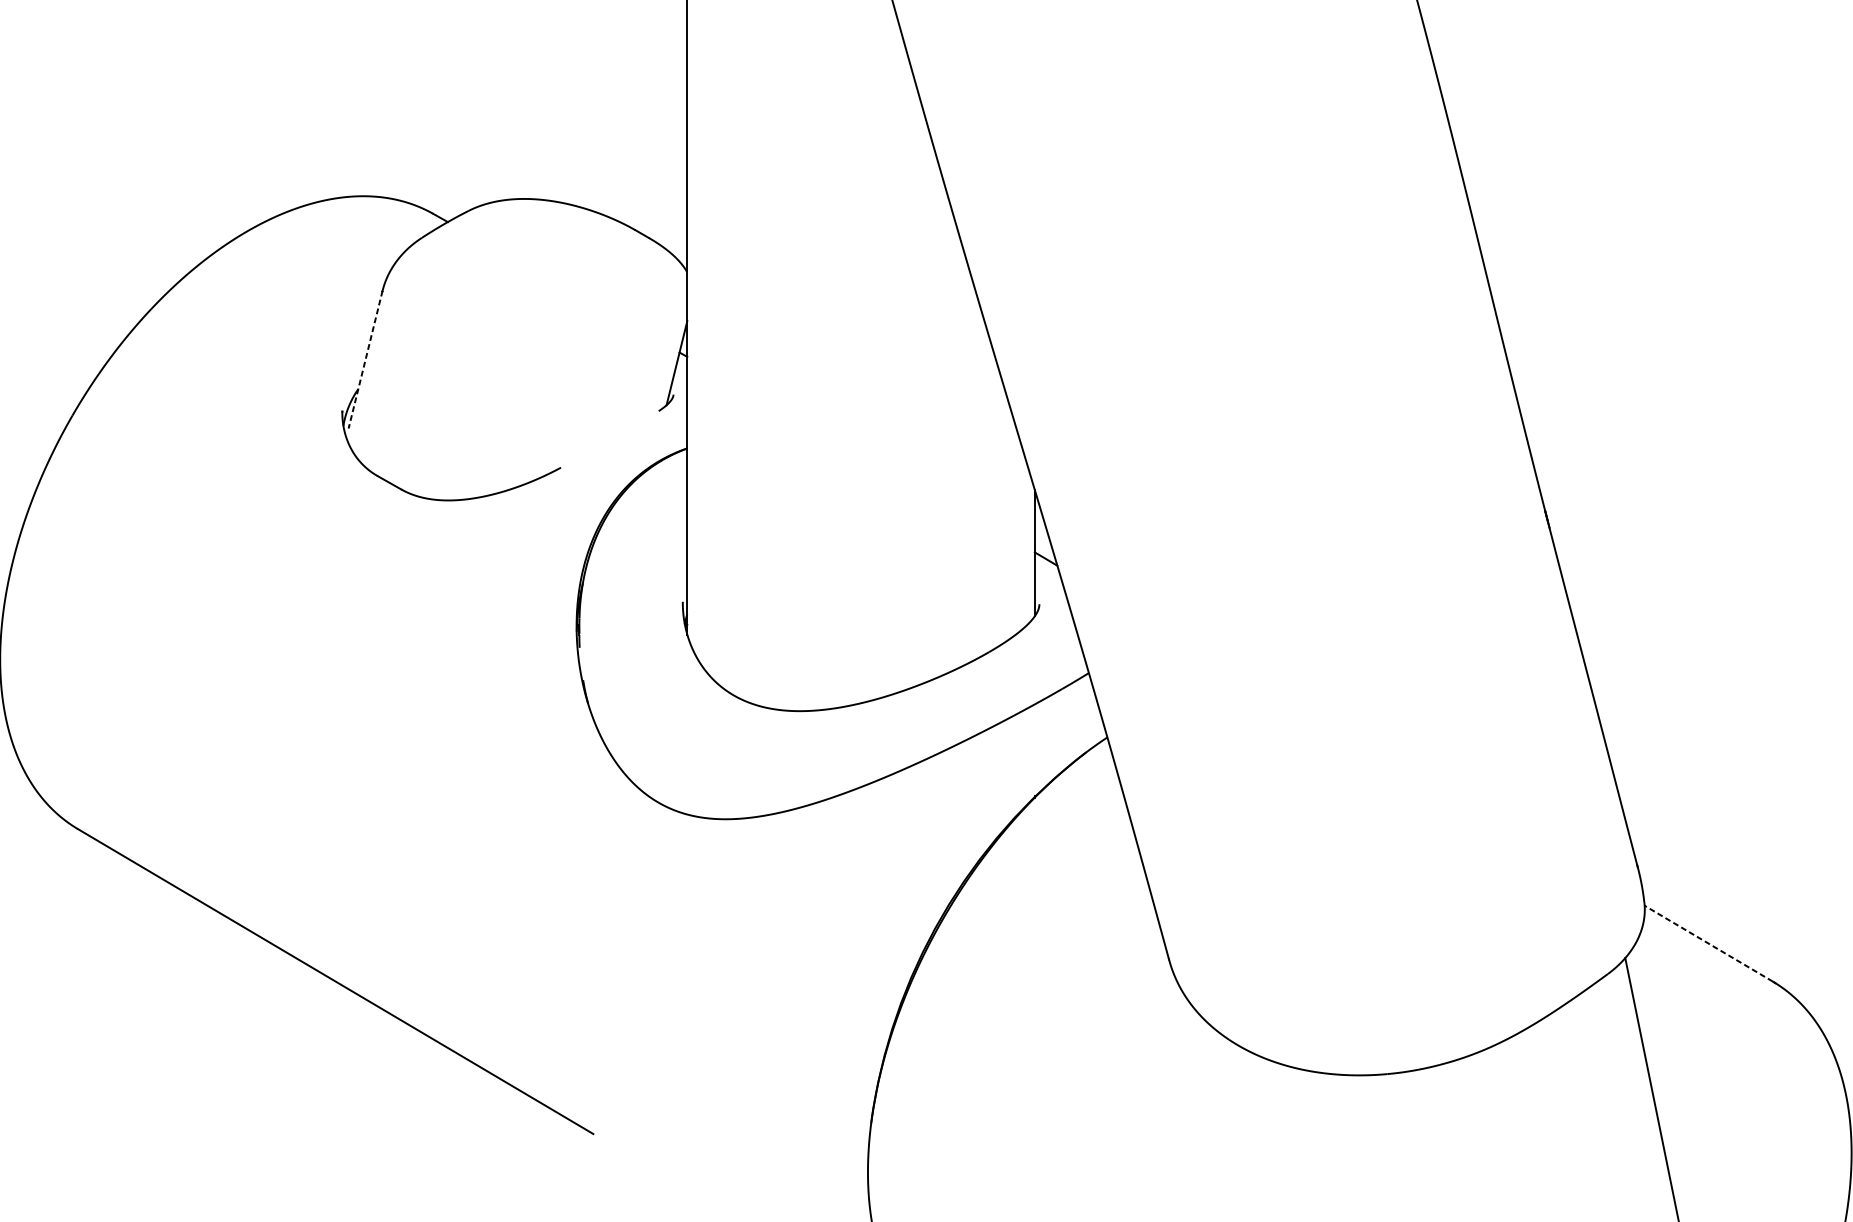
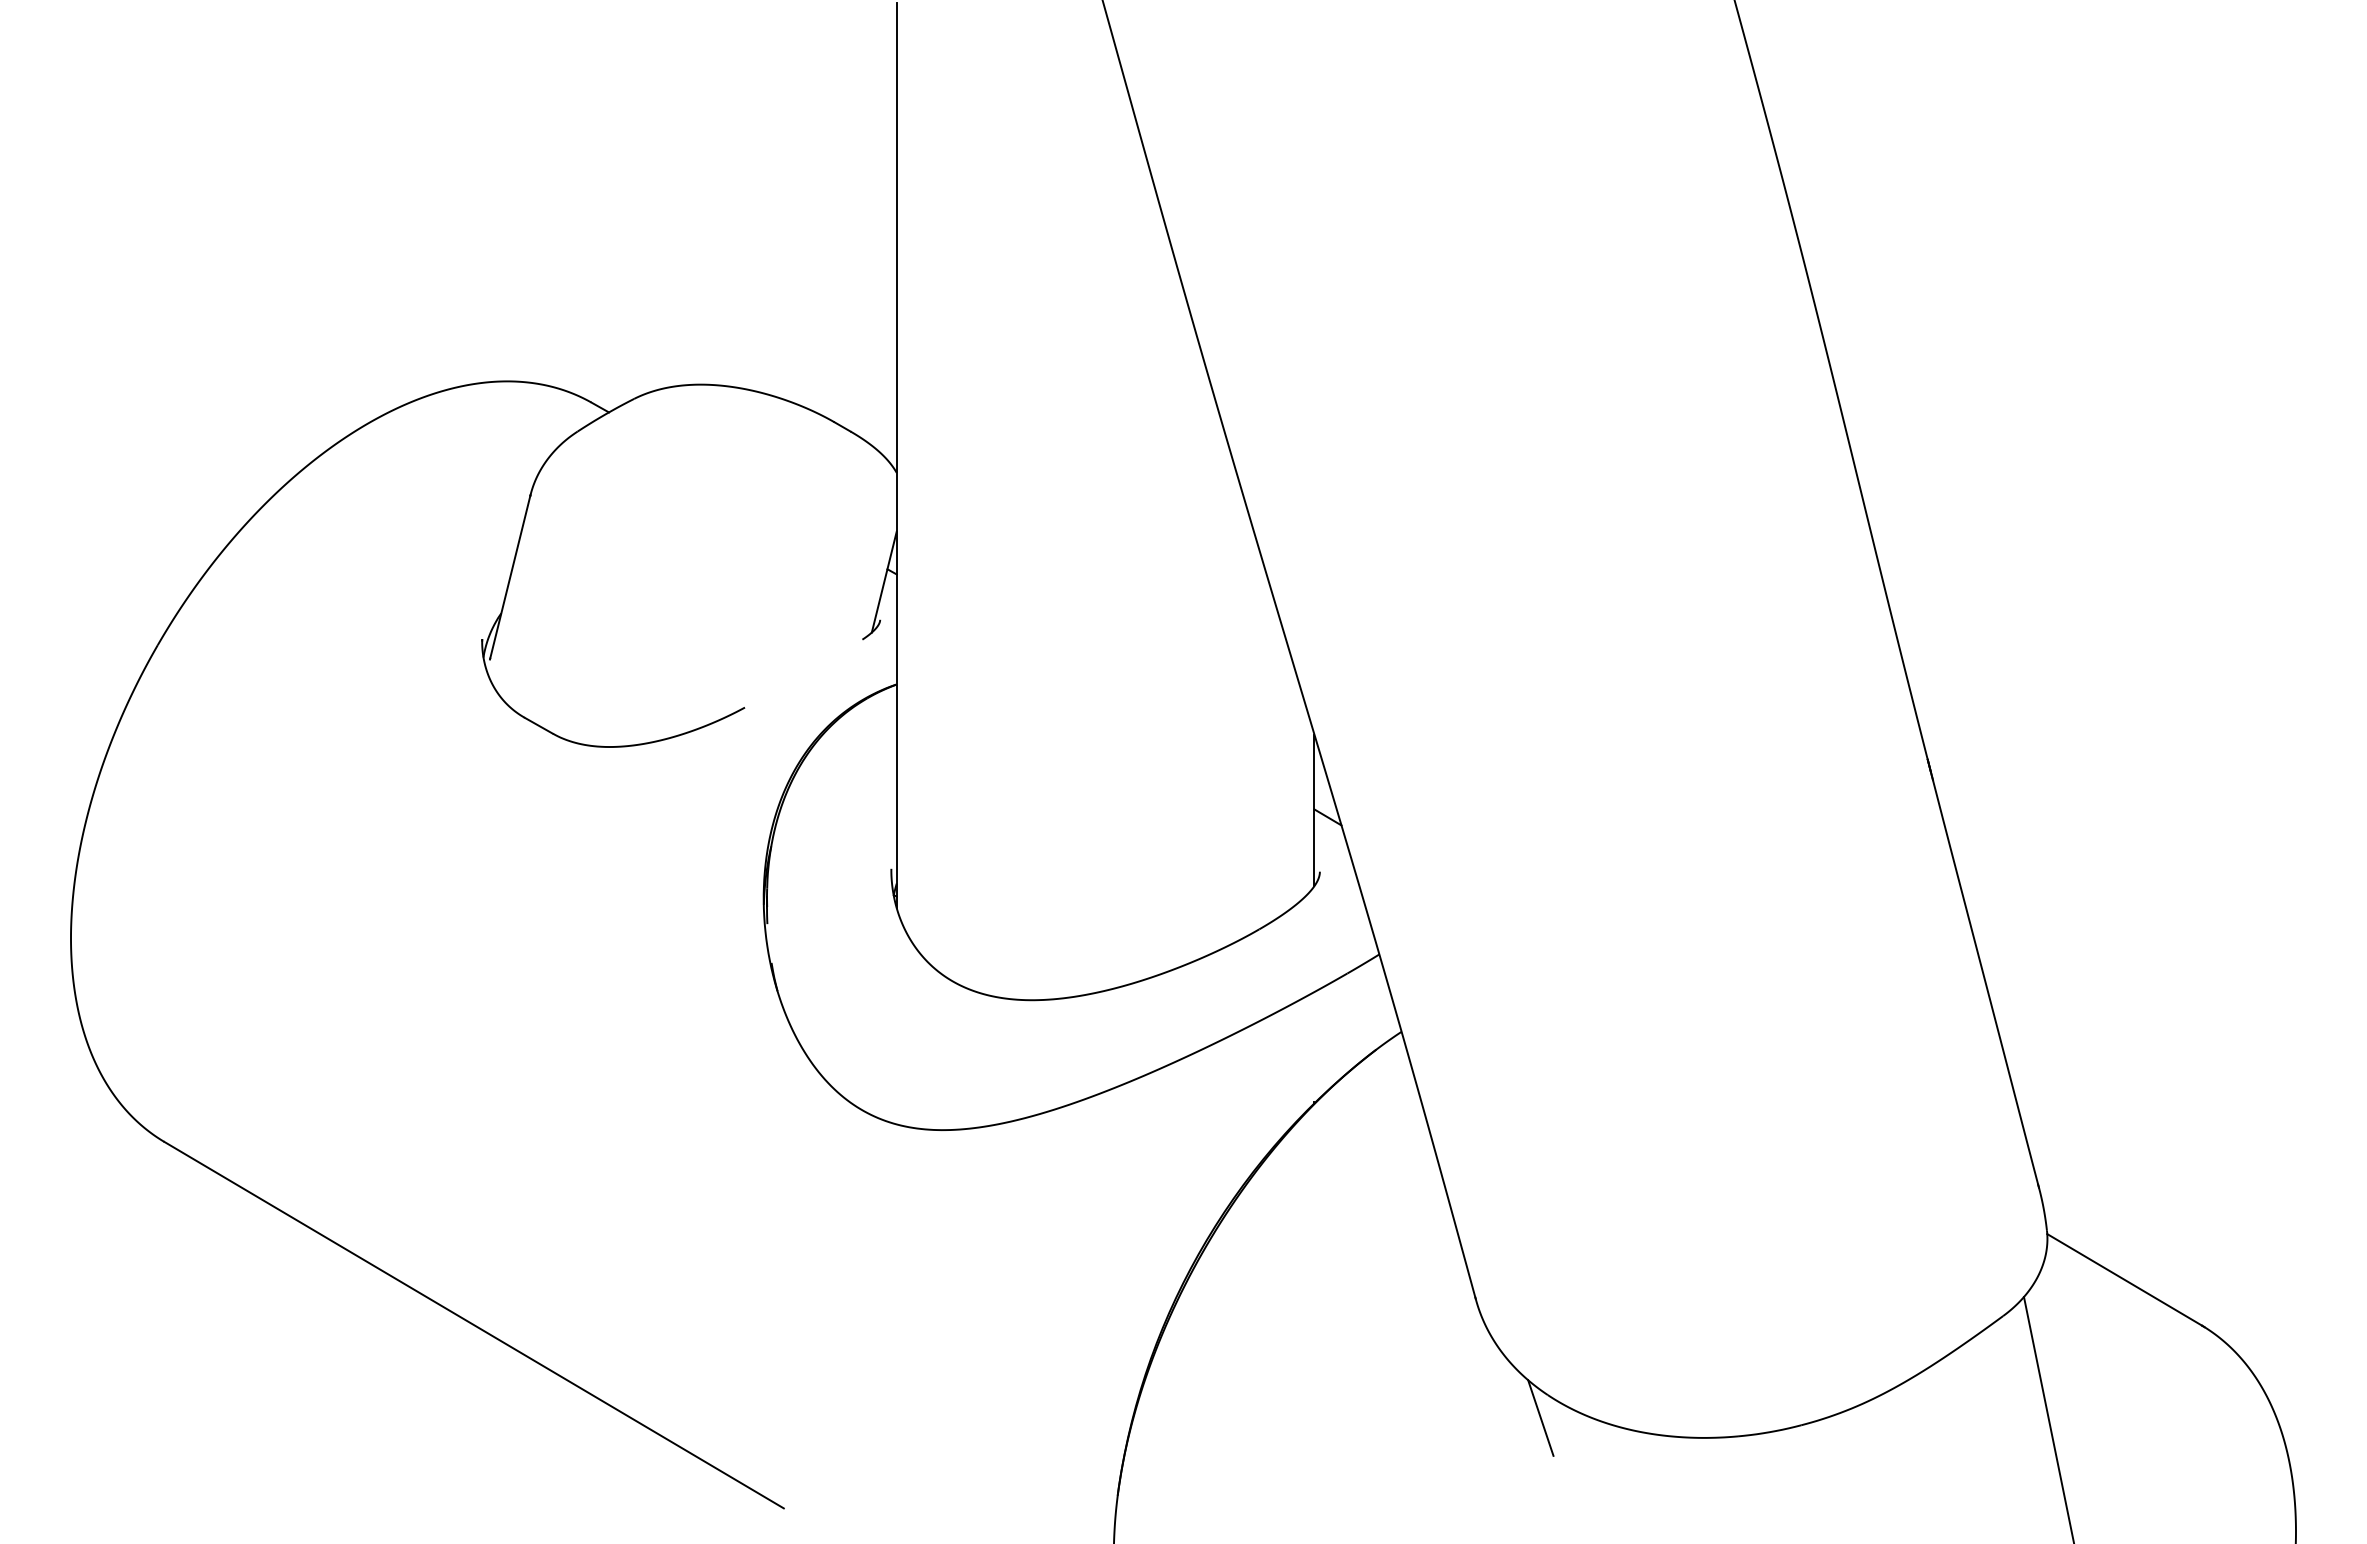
line: (365, 359) -> (510, 577), dashed -> solid
line: (1708, 943) -> (2124, 1279), dashed -> solid
line: (1222, 1058) -> (1540, 1417), added

